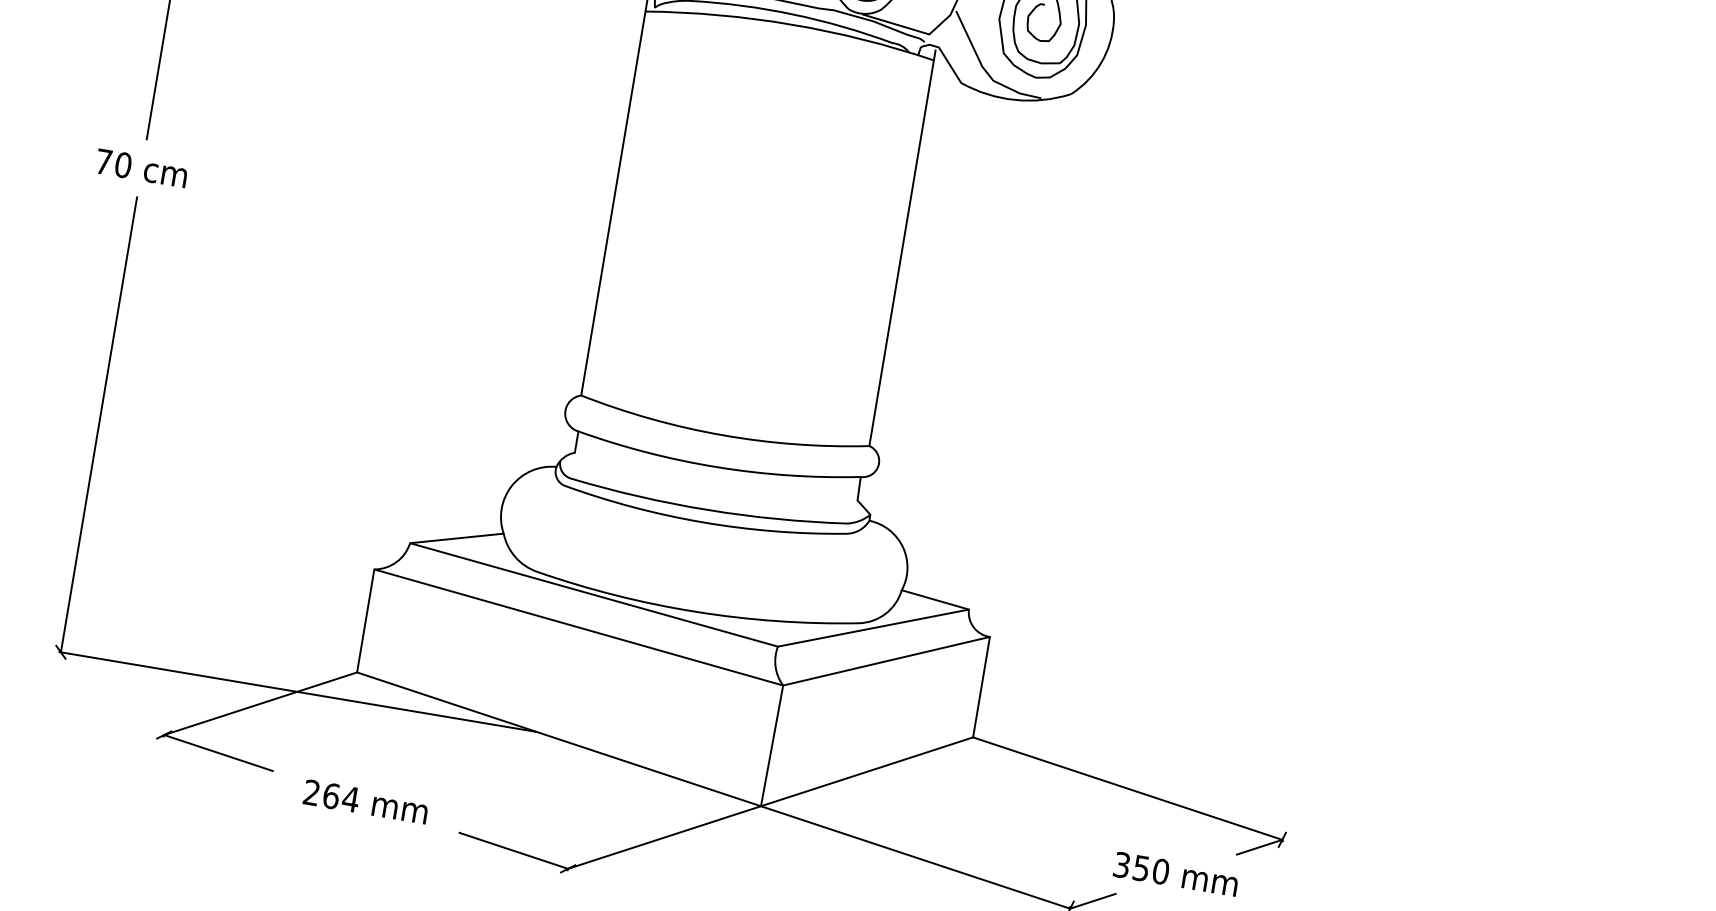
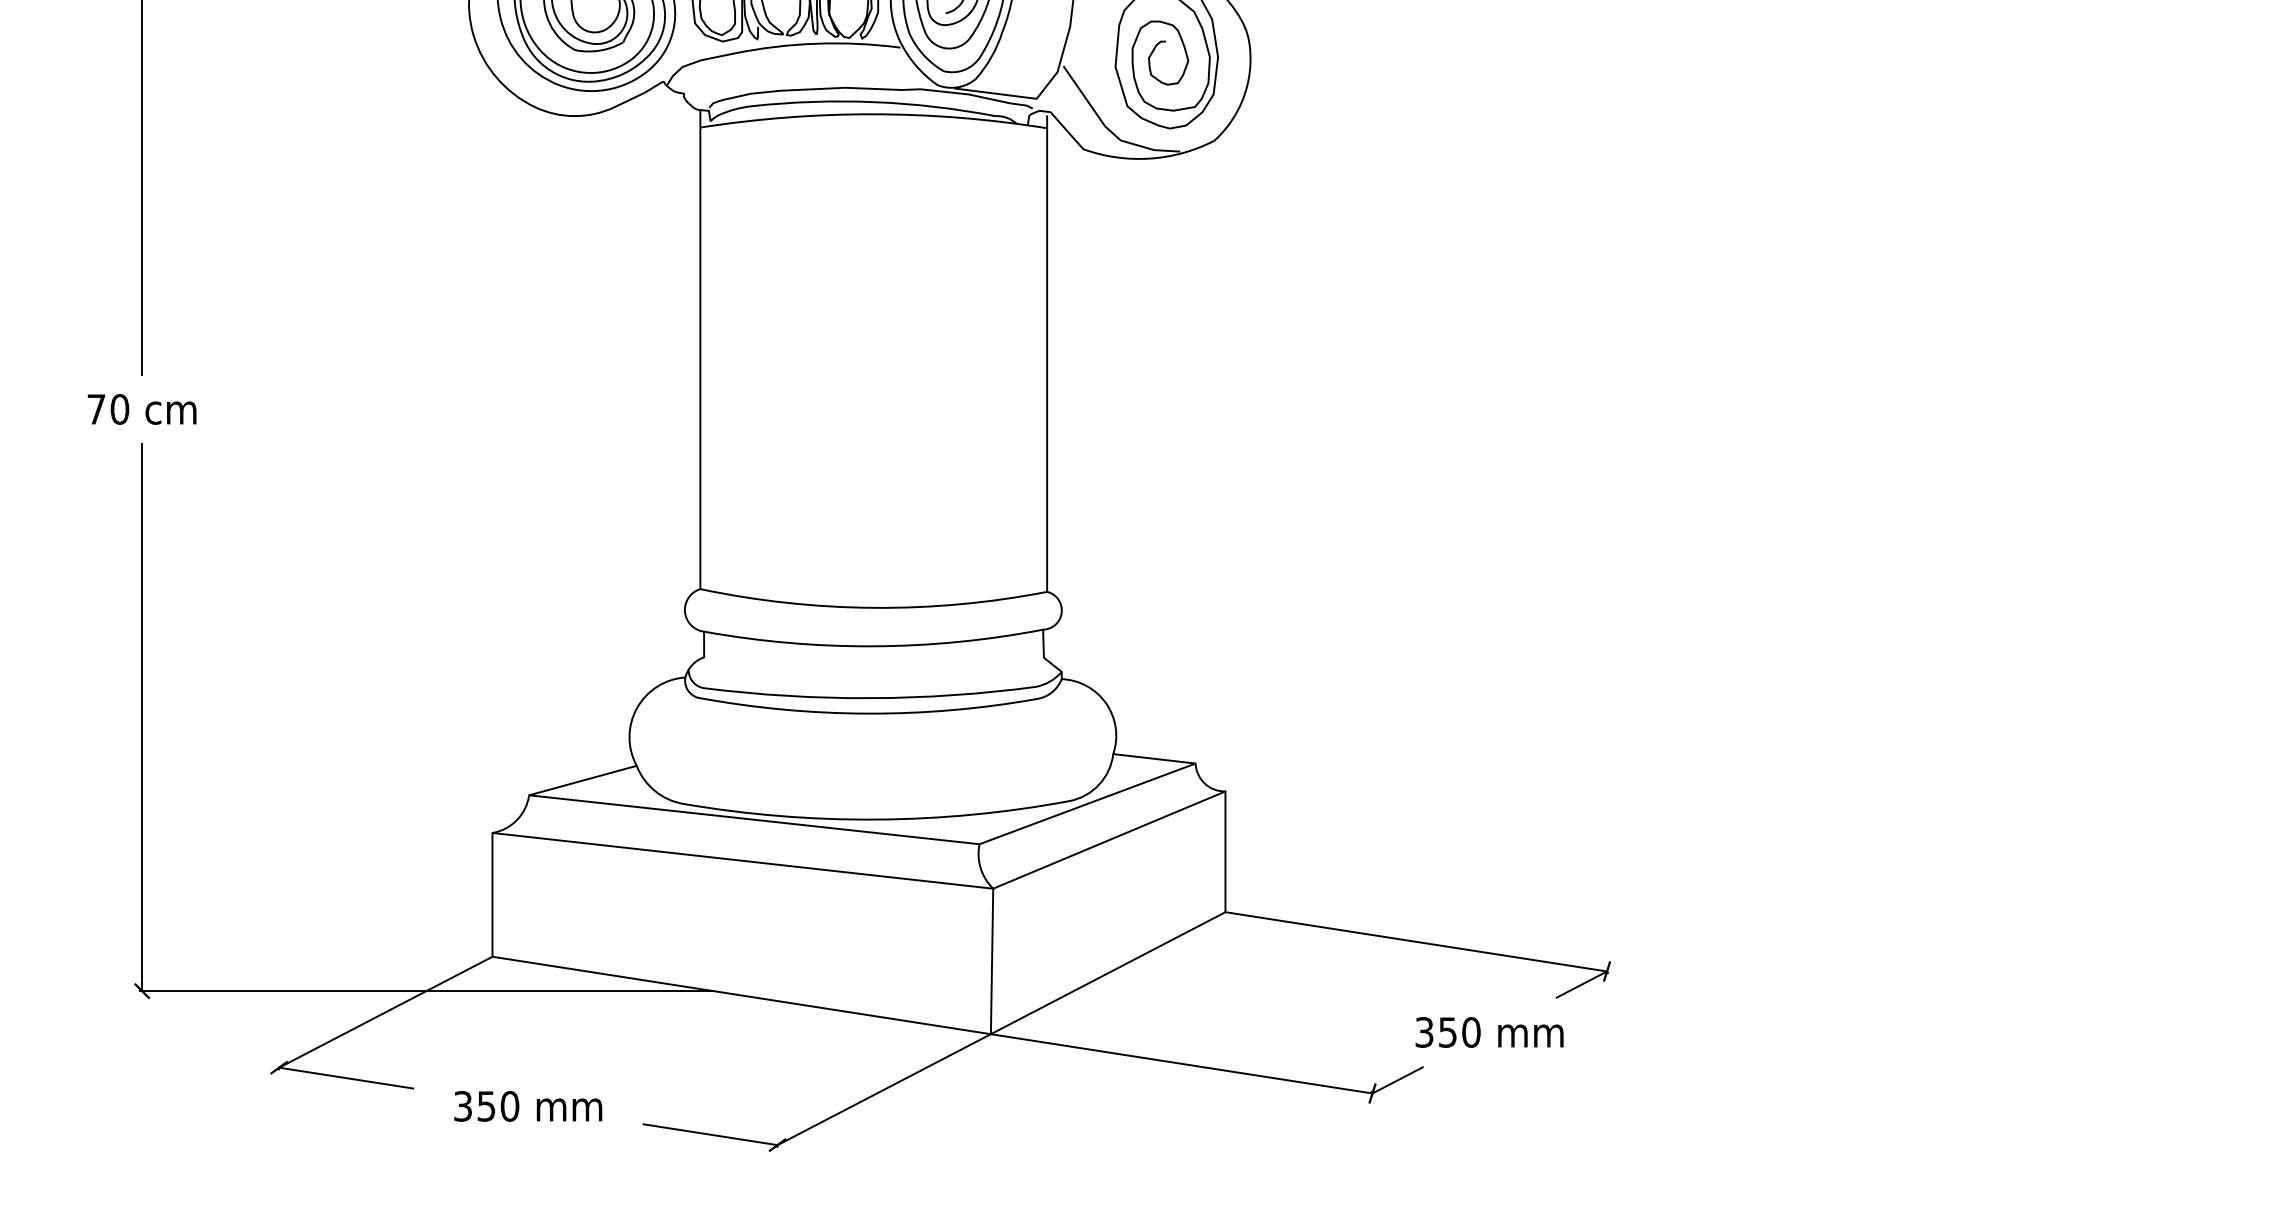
text: (331, 796) -> (486, 1106), 264 -> 350

